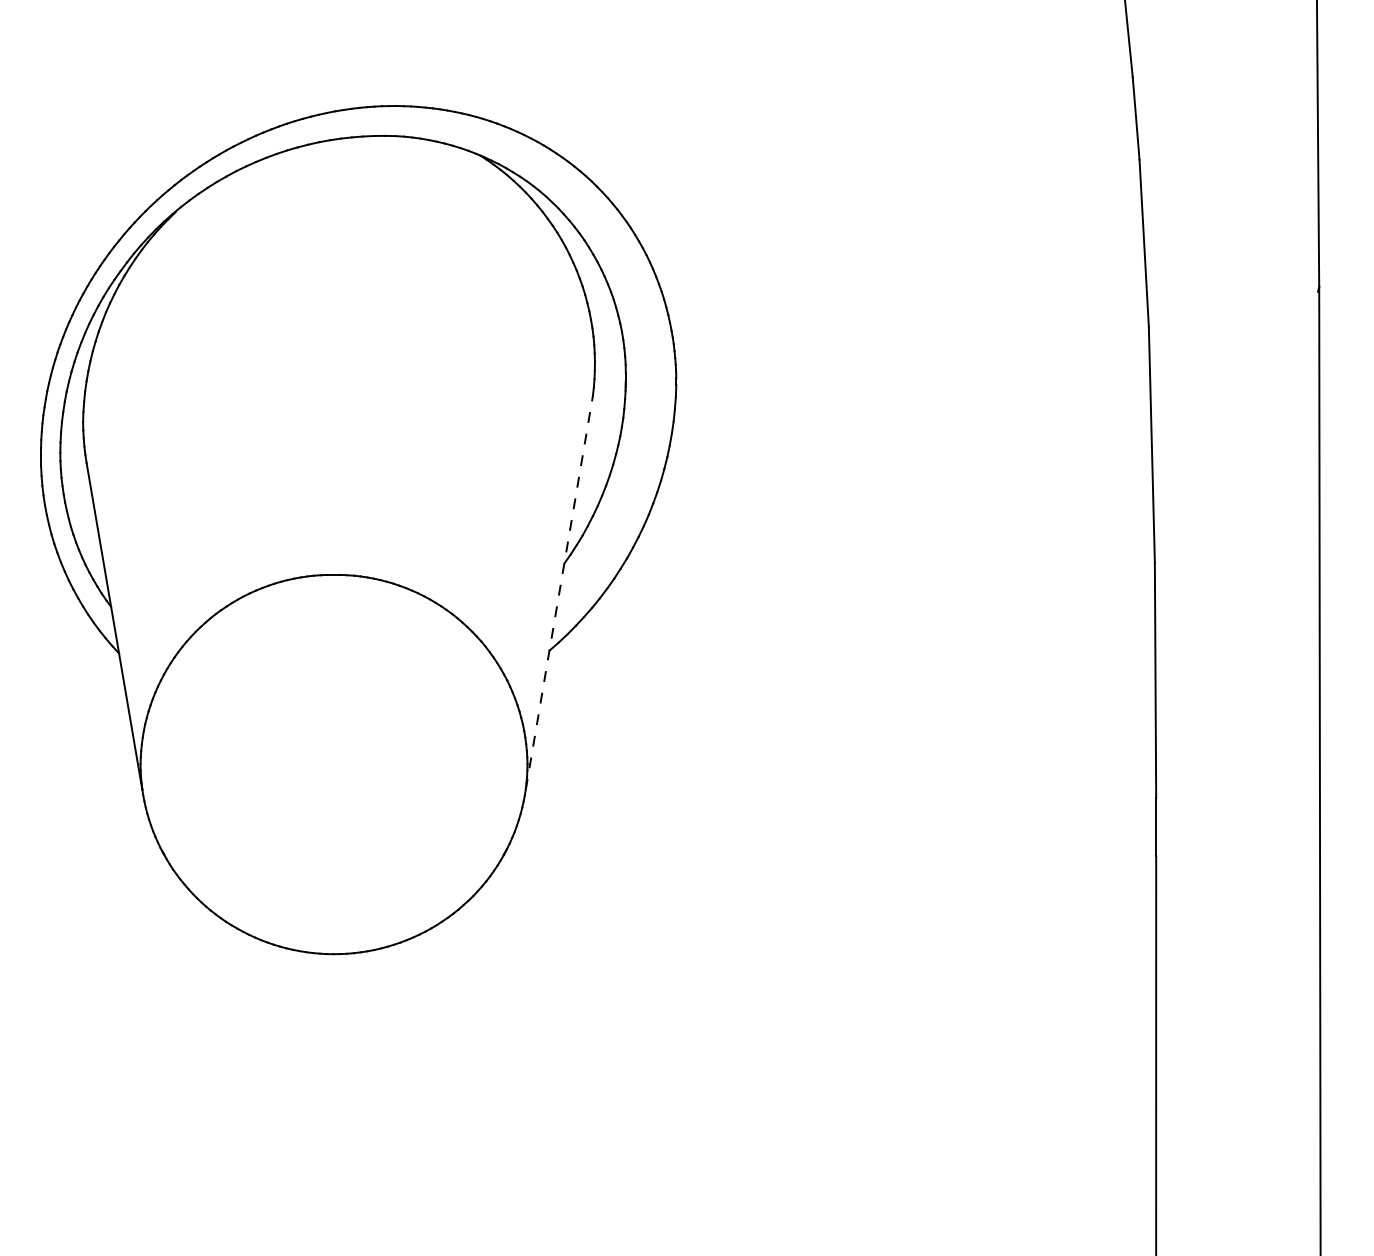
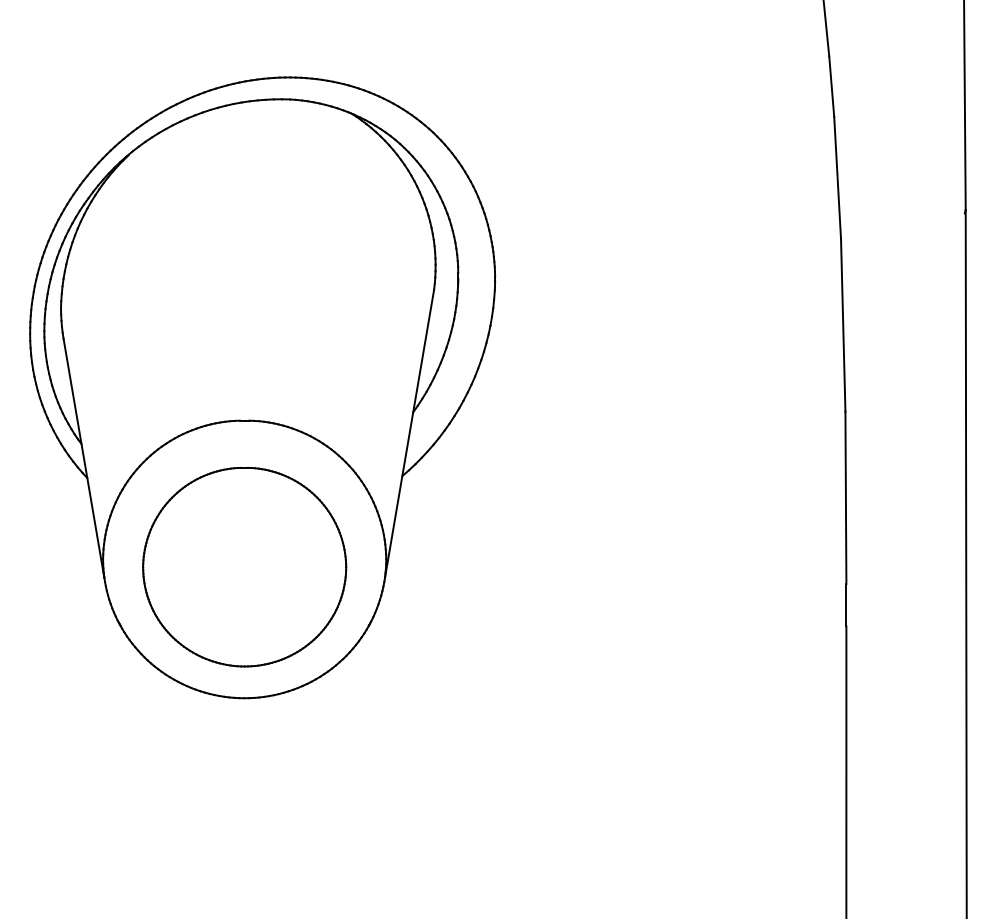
line: (559, 592) -> (409, 433), dashed -> solid
part: (333, 774) -> (244, 566), added

